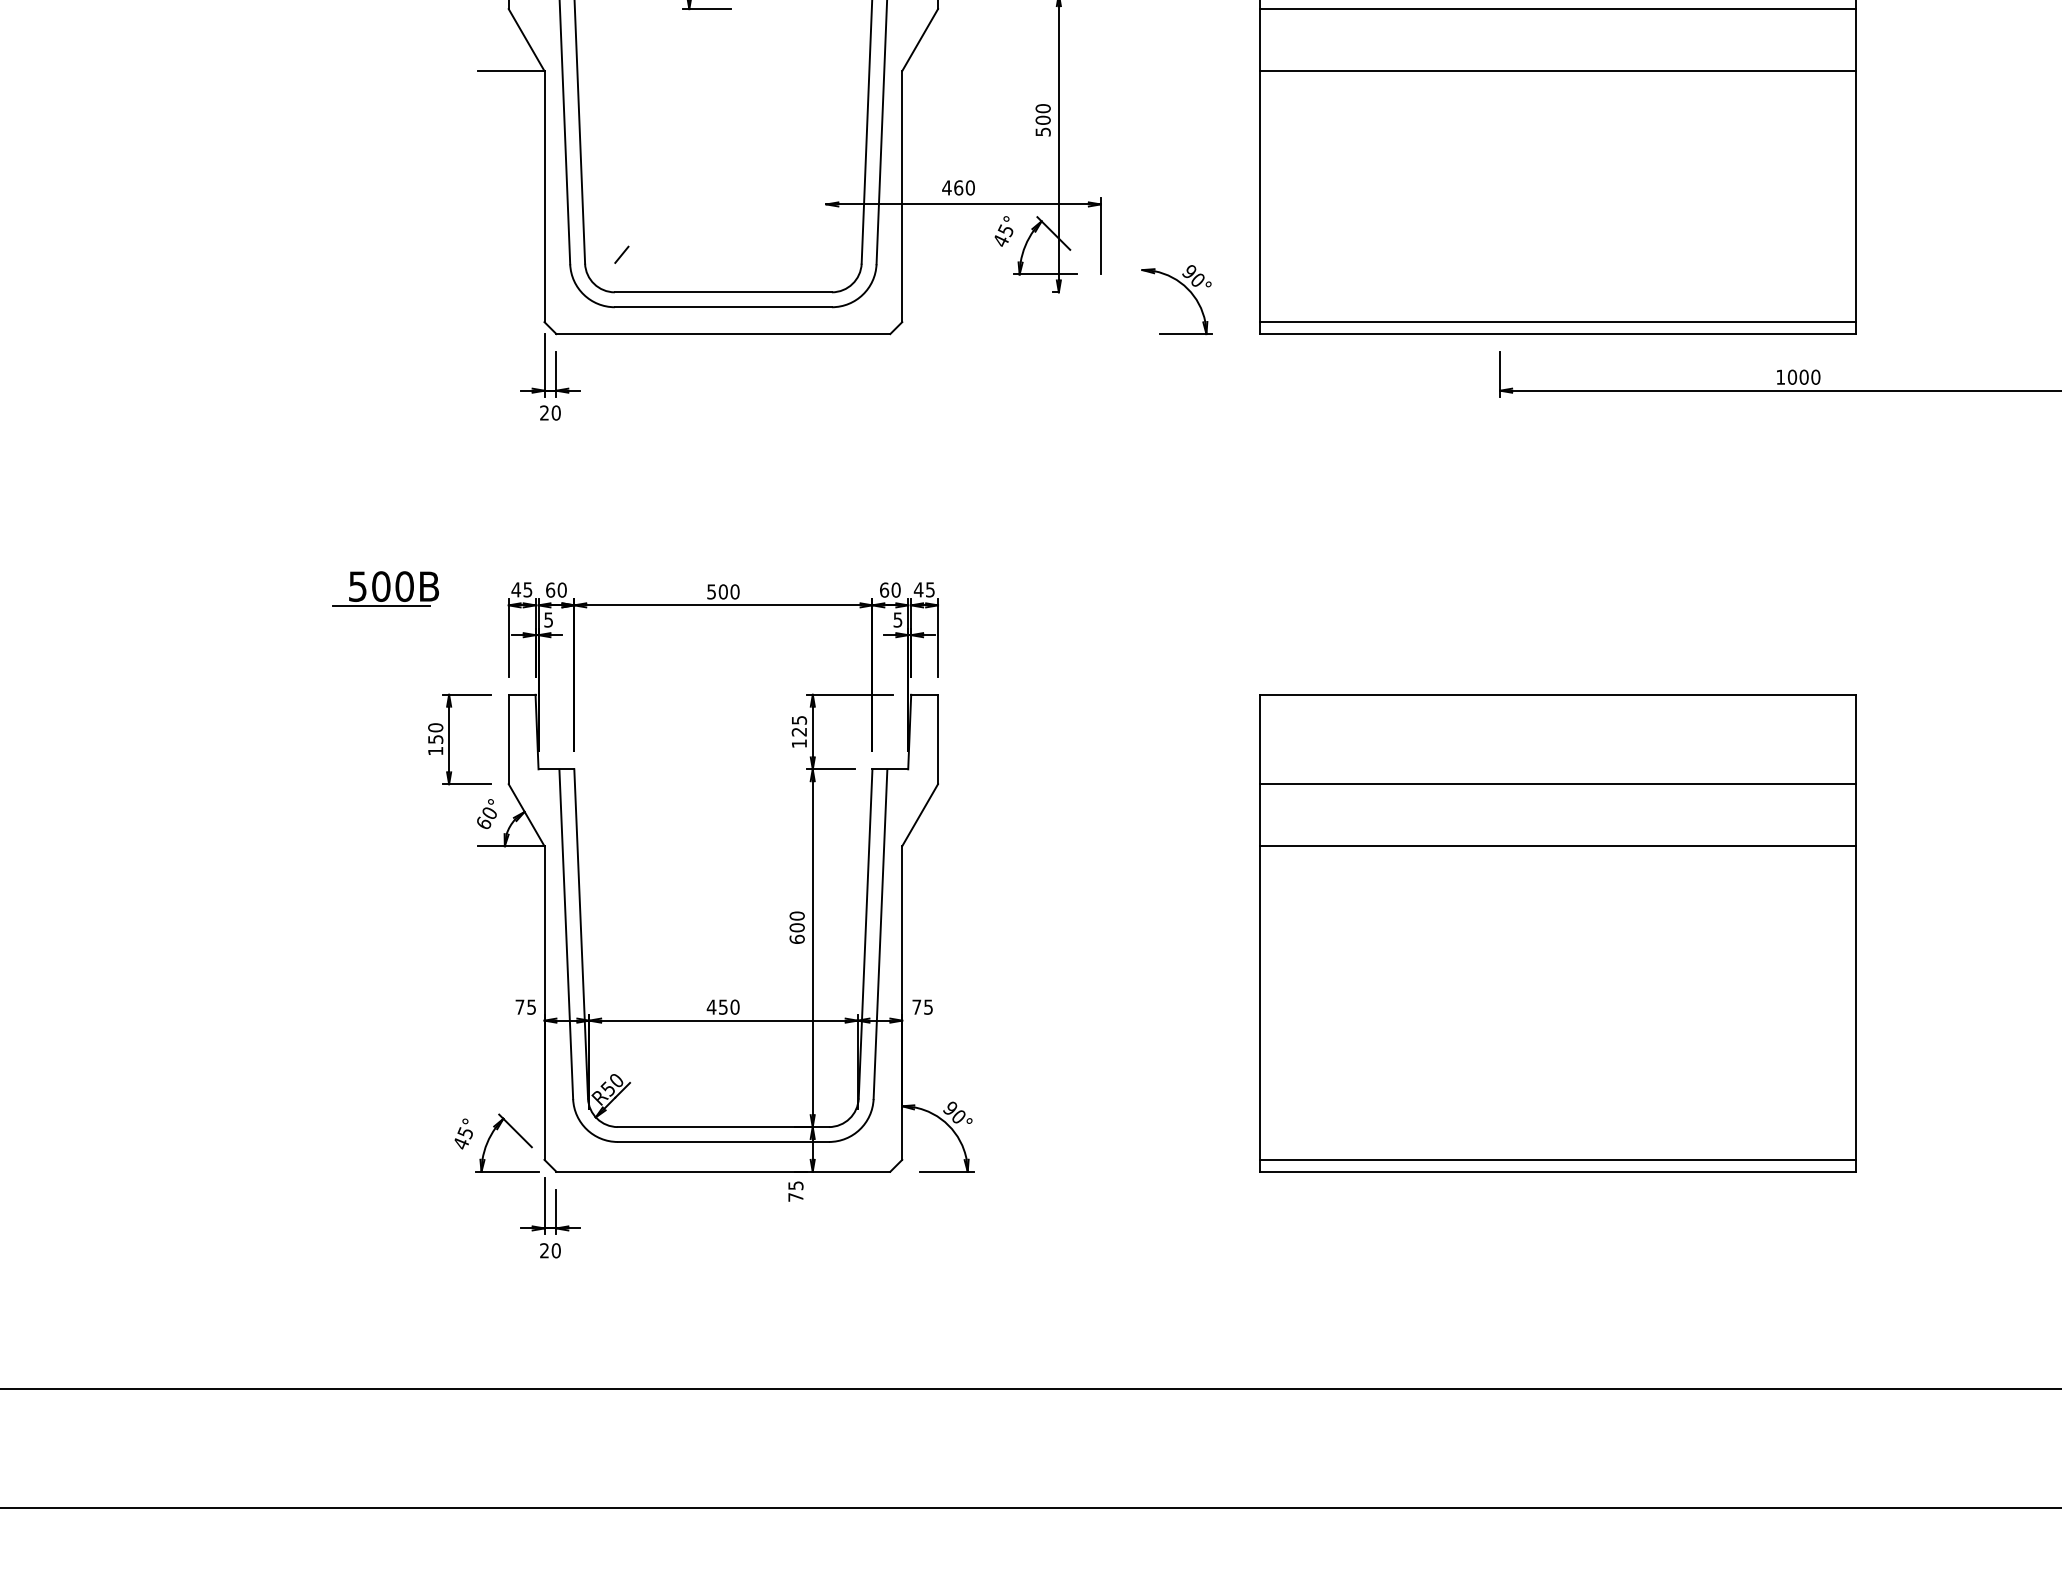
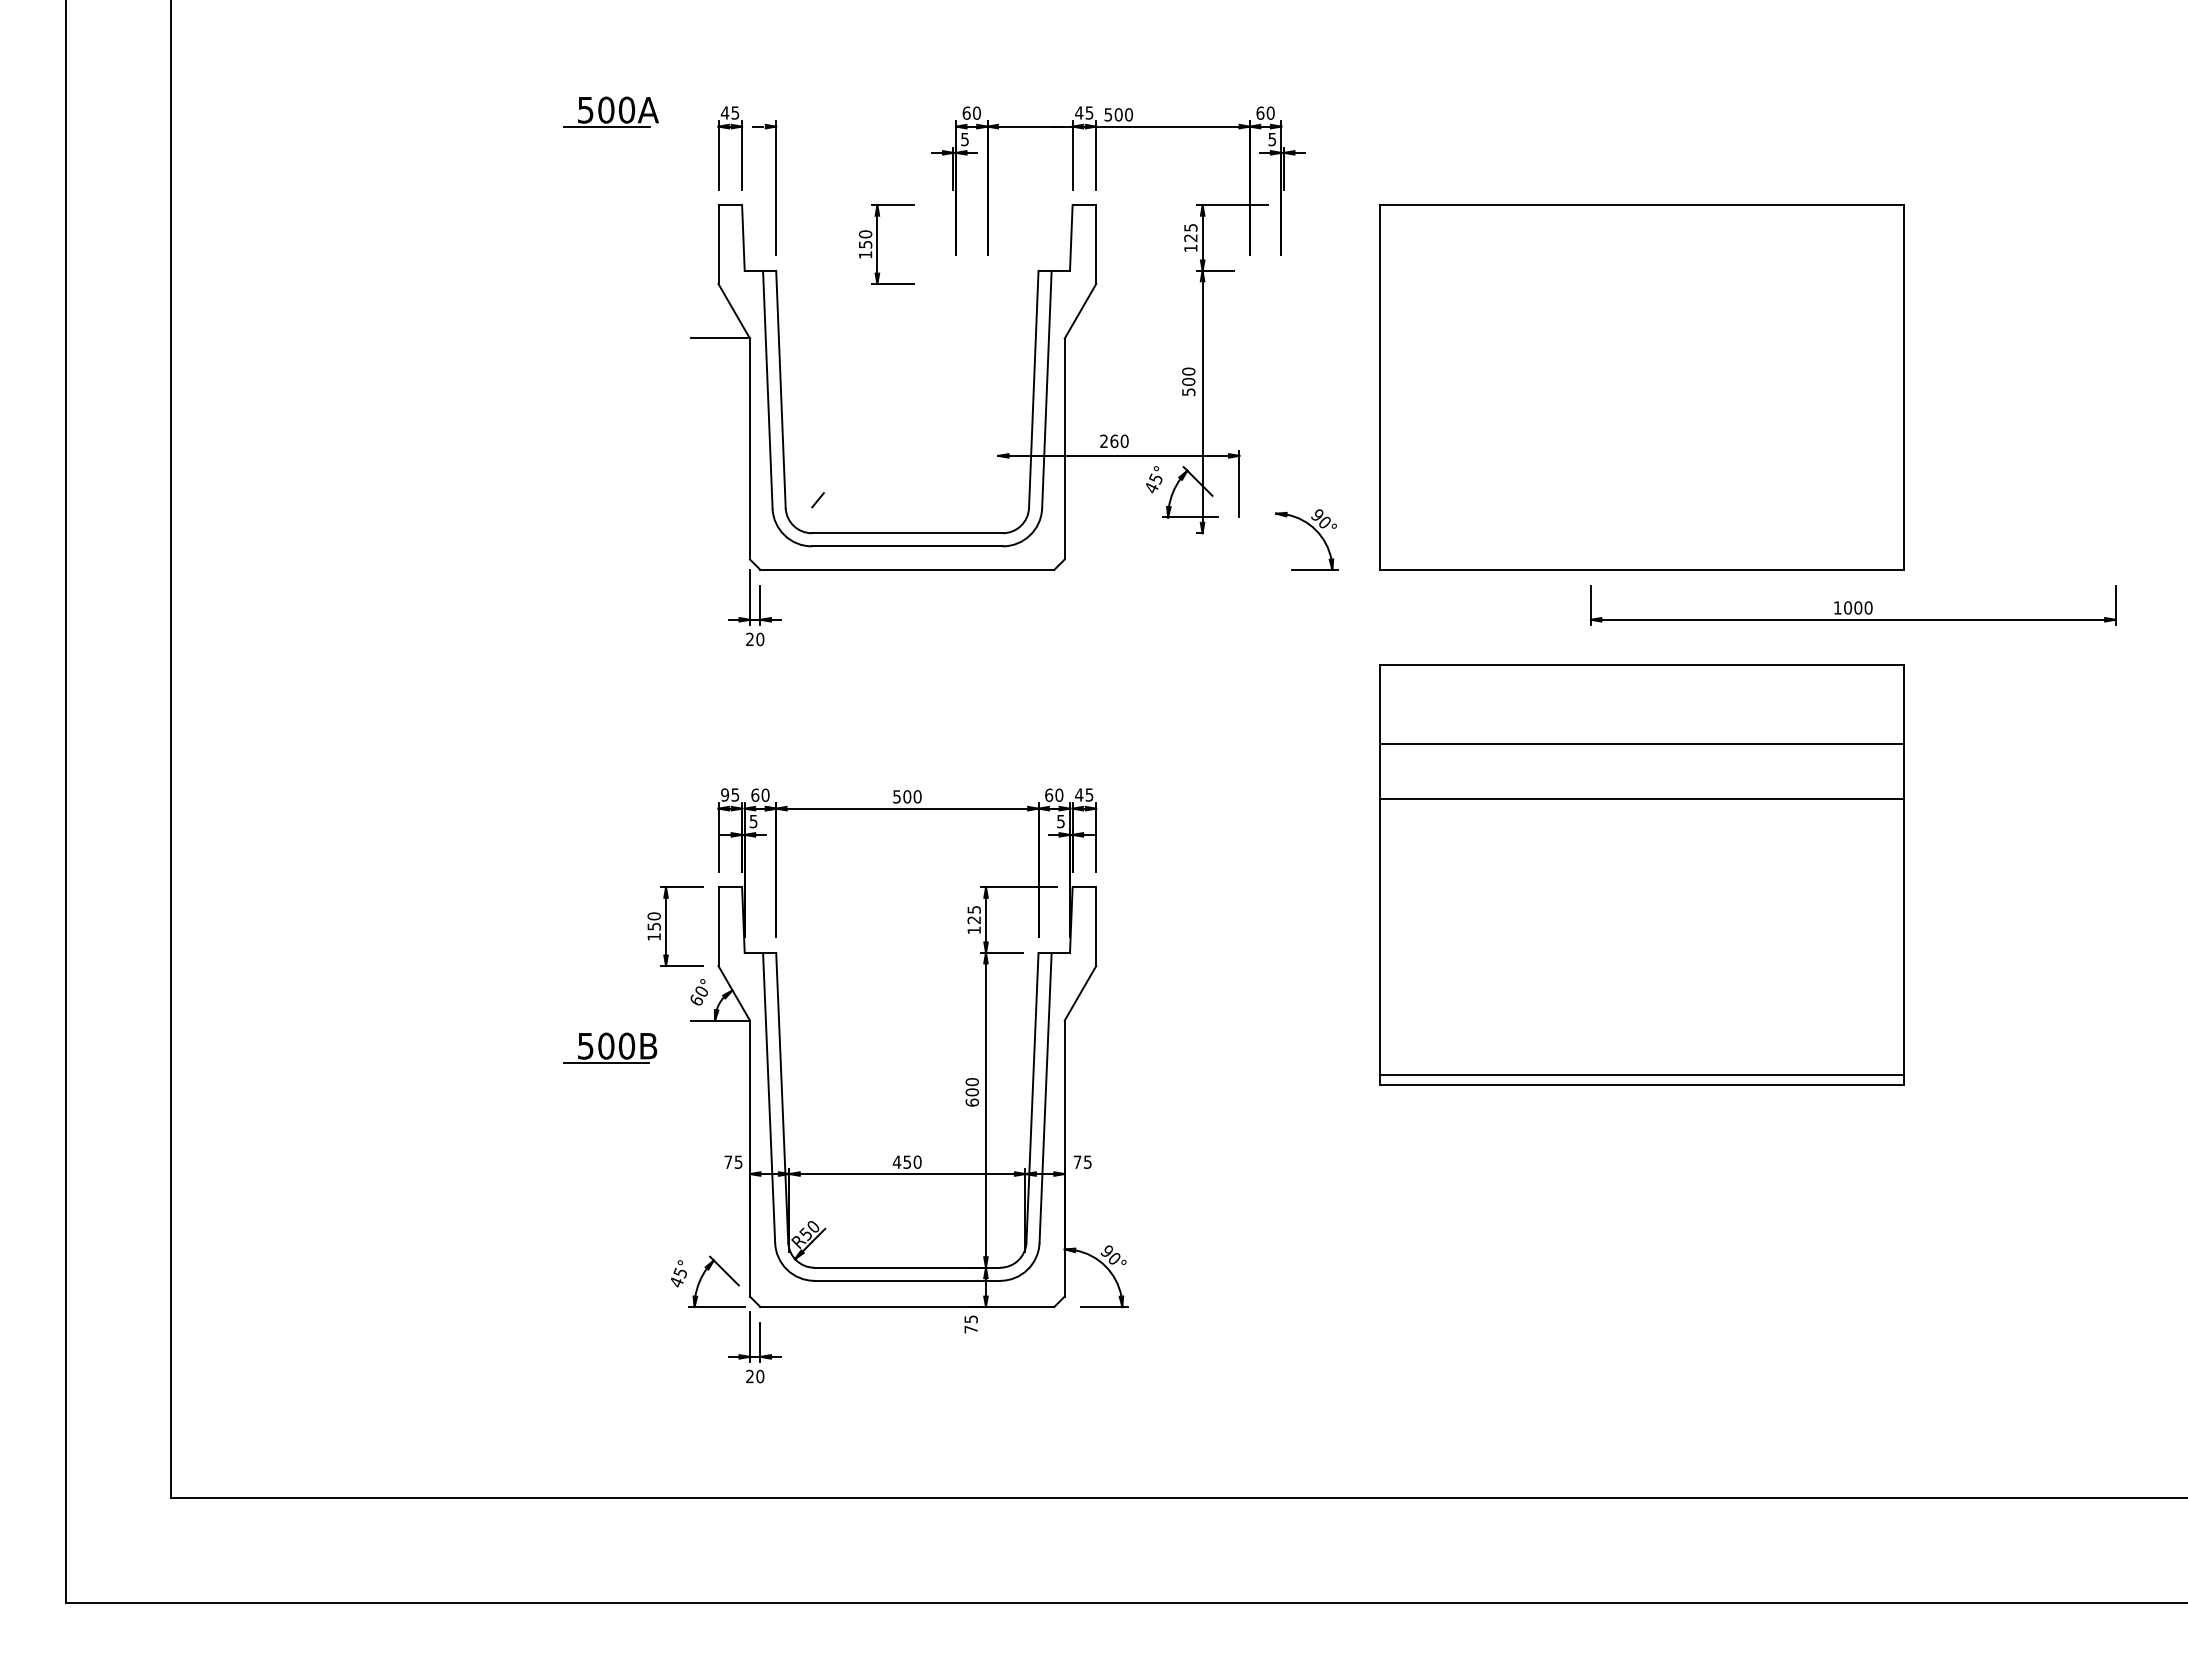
line: (1557, 9) -> (1641, 284), removed
line: (1557, 71) -> (1641, 338), removed
text: (946, 186) -> (1103, 440), 460 -> 260
line: (1557, 322) -> (1641, 559), removed
part: (386, 588) -> (610, 1047), moved
text: (515, 589) -> (724, 794), 45 -> 95
part: (1557, 932) -> (1641, 874), moved

